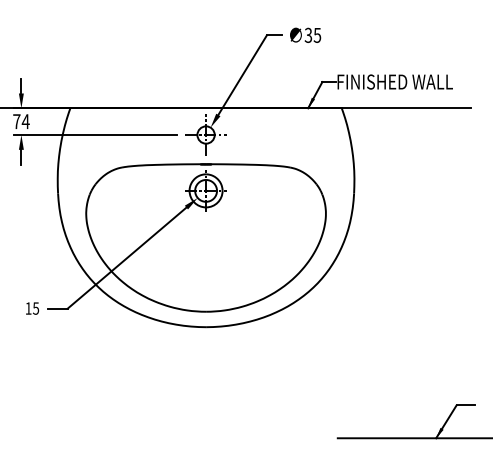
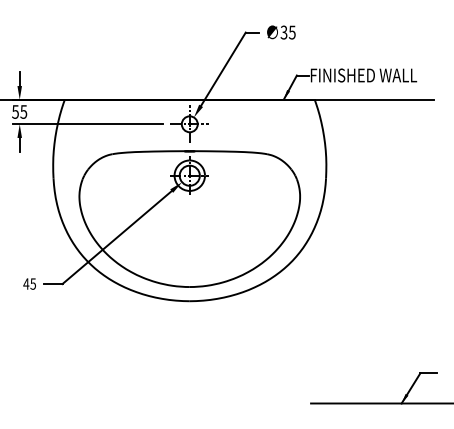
text: (21, 121) -> (19, 111), 74 -> 55
text: (28, 308) -> (26, 284), 15 -> 45

